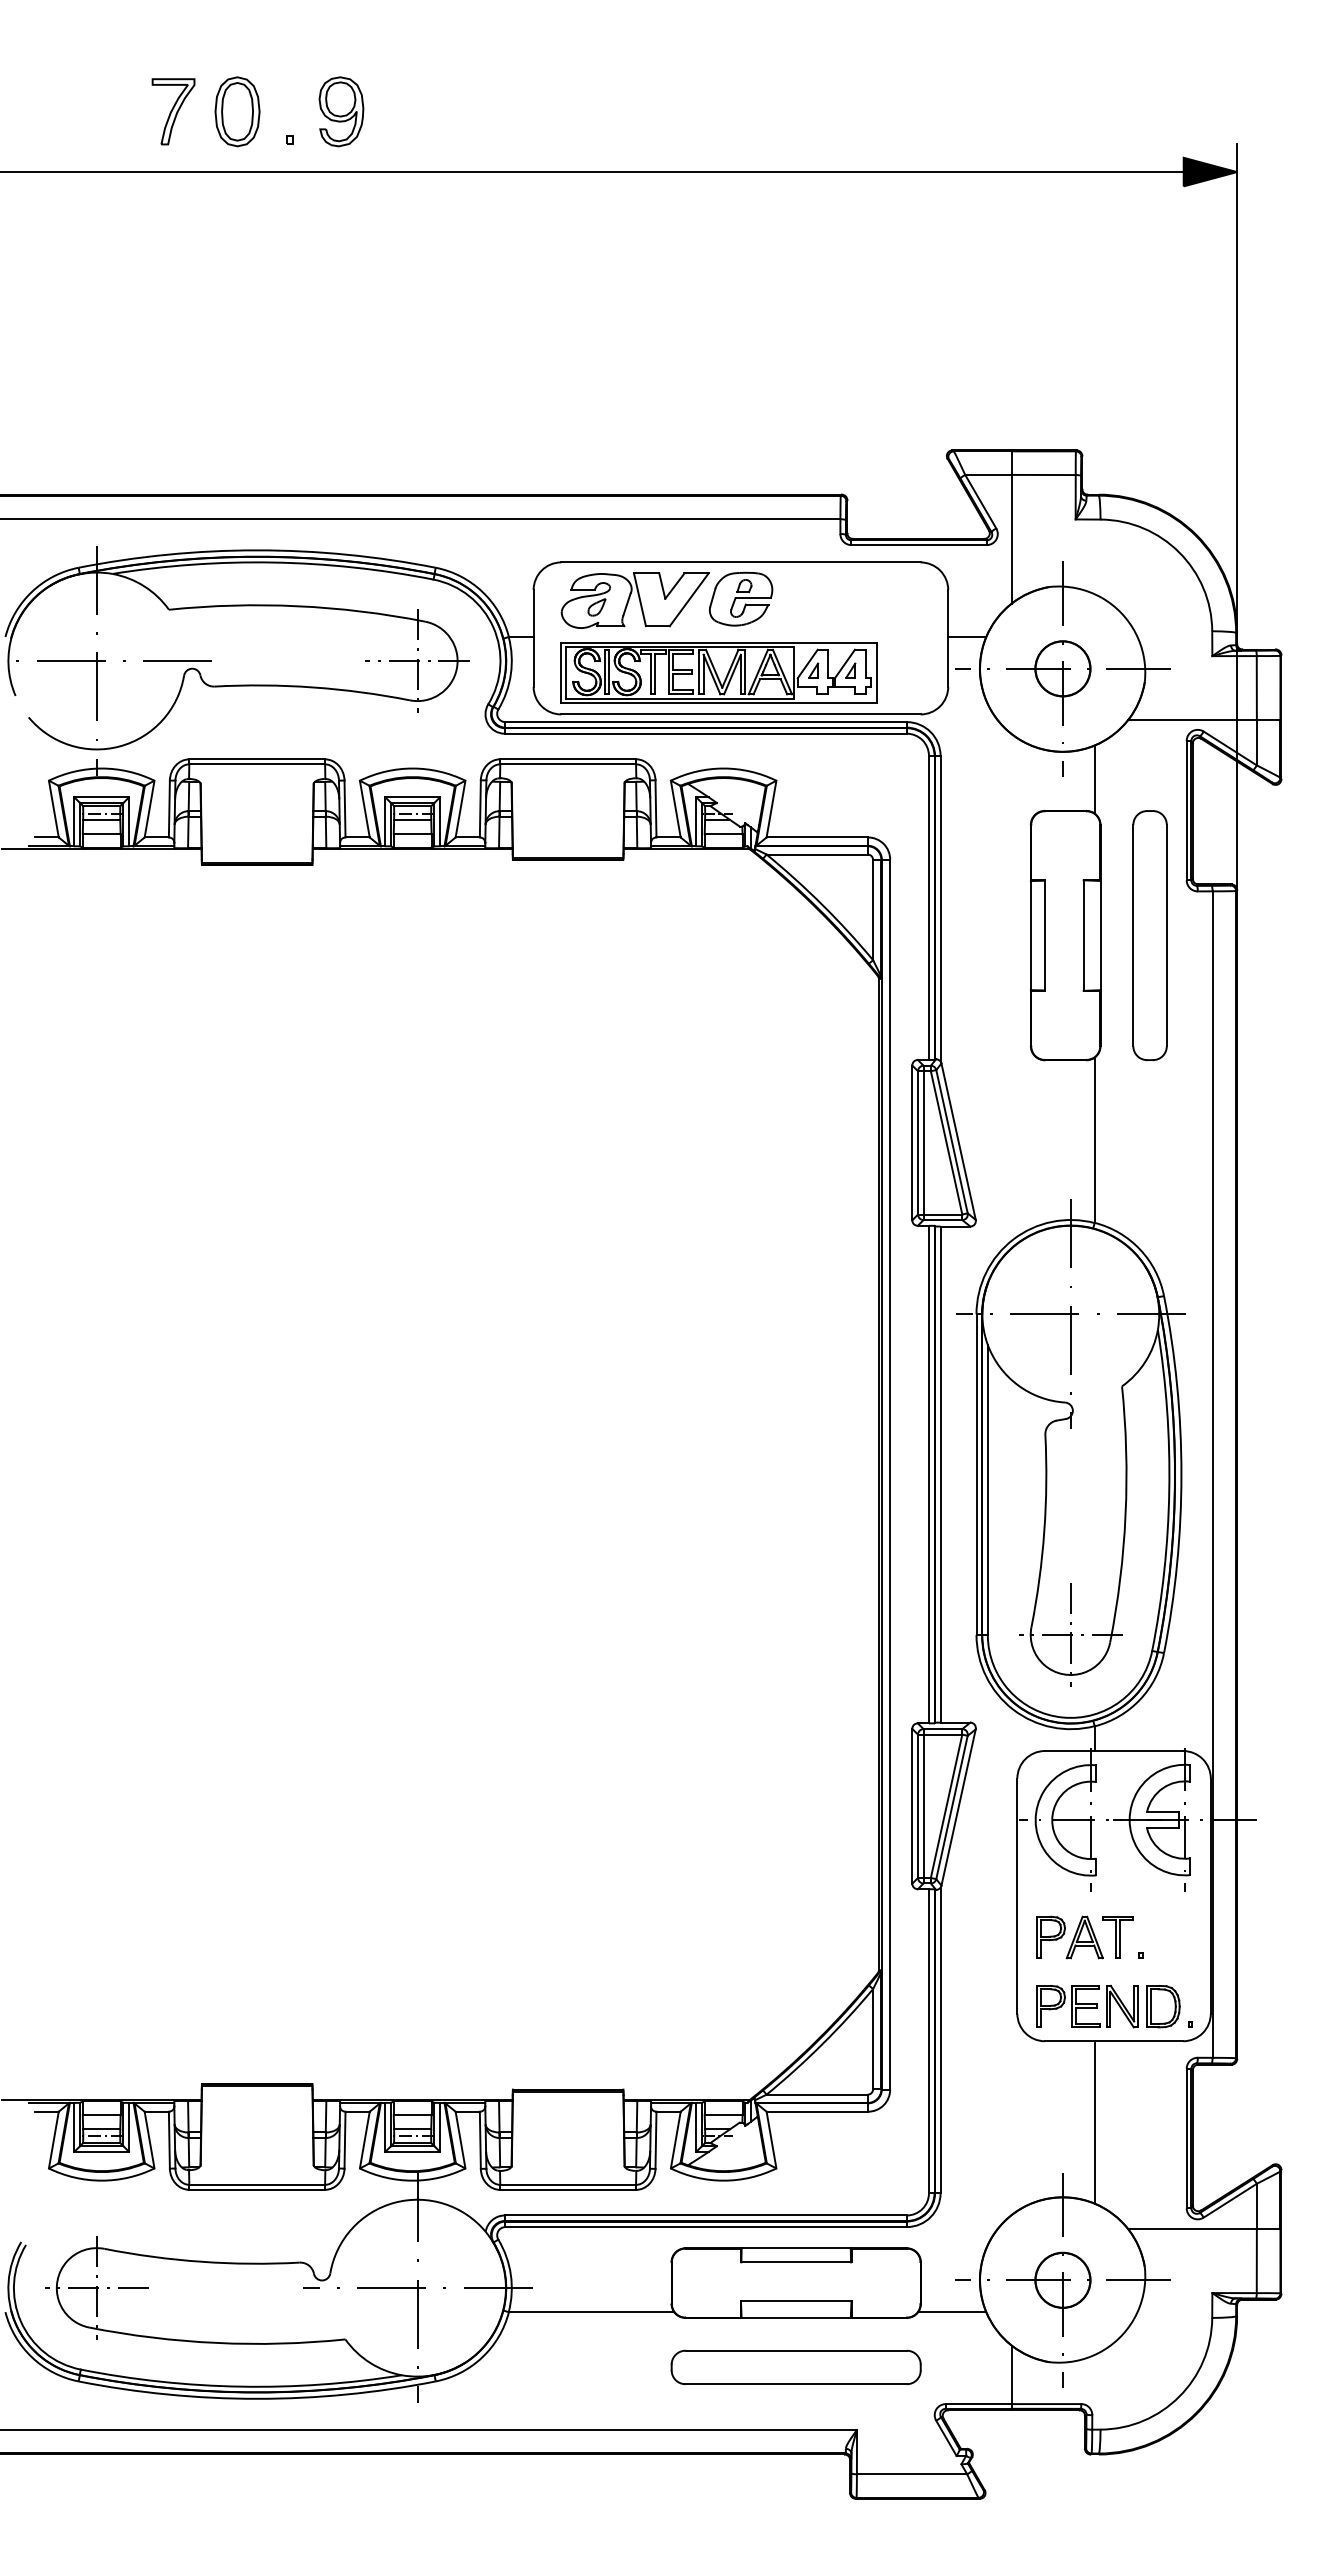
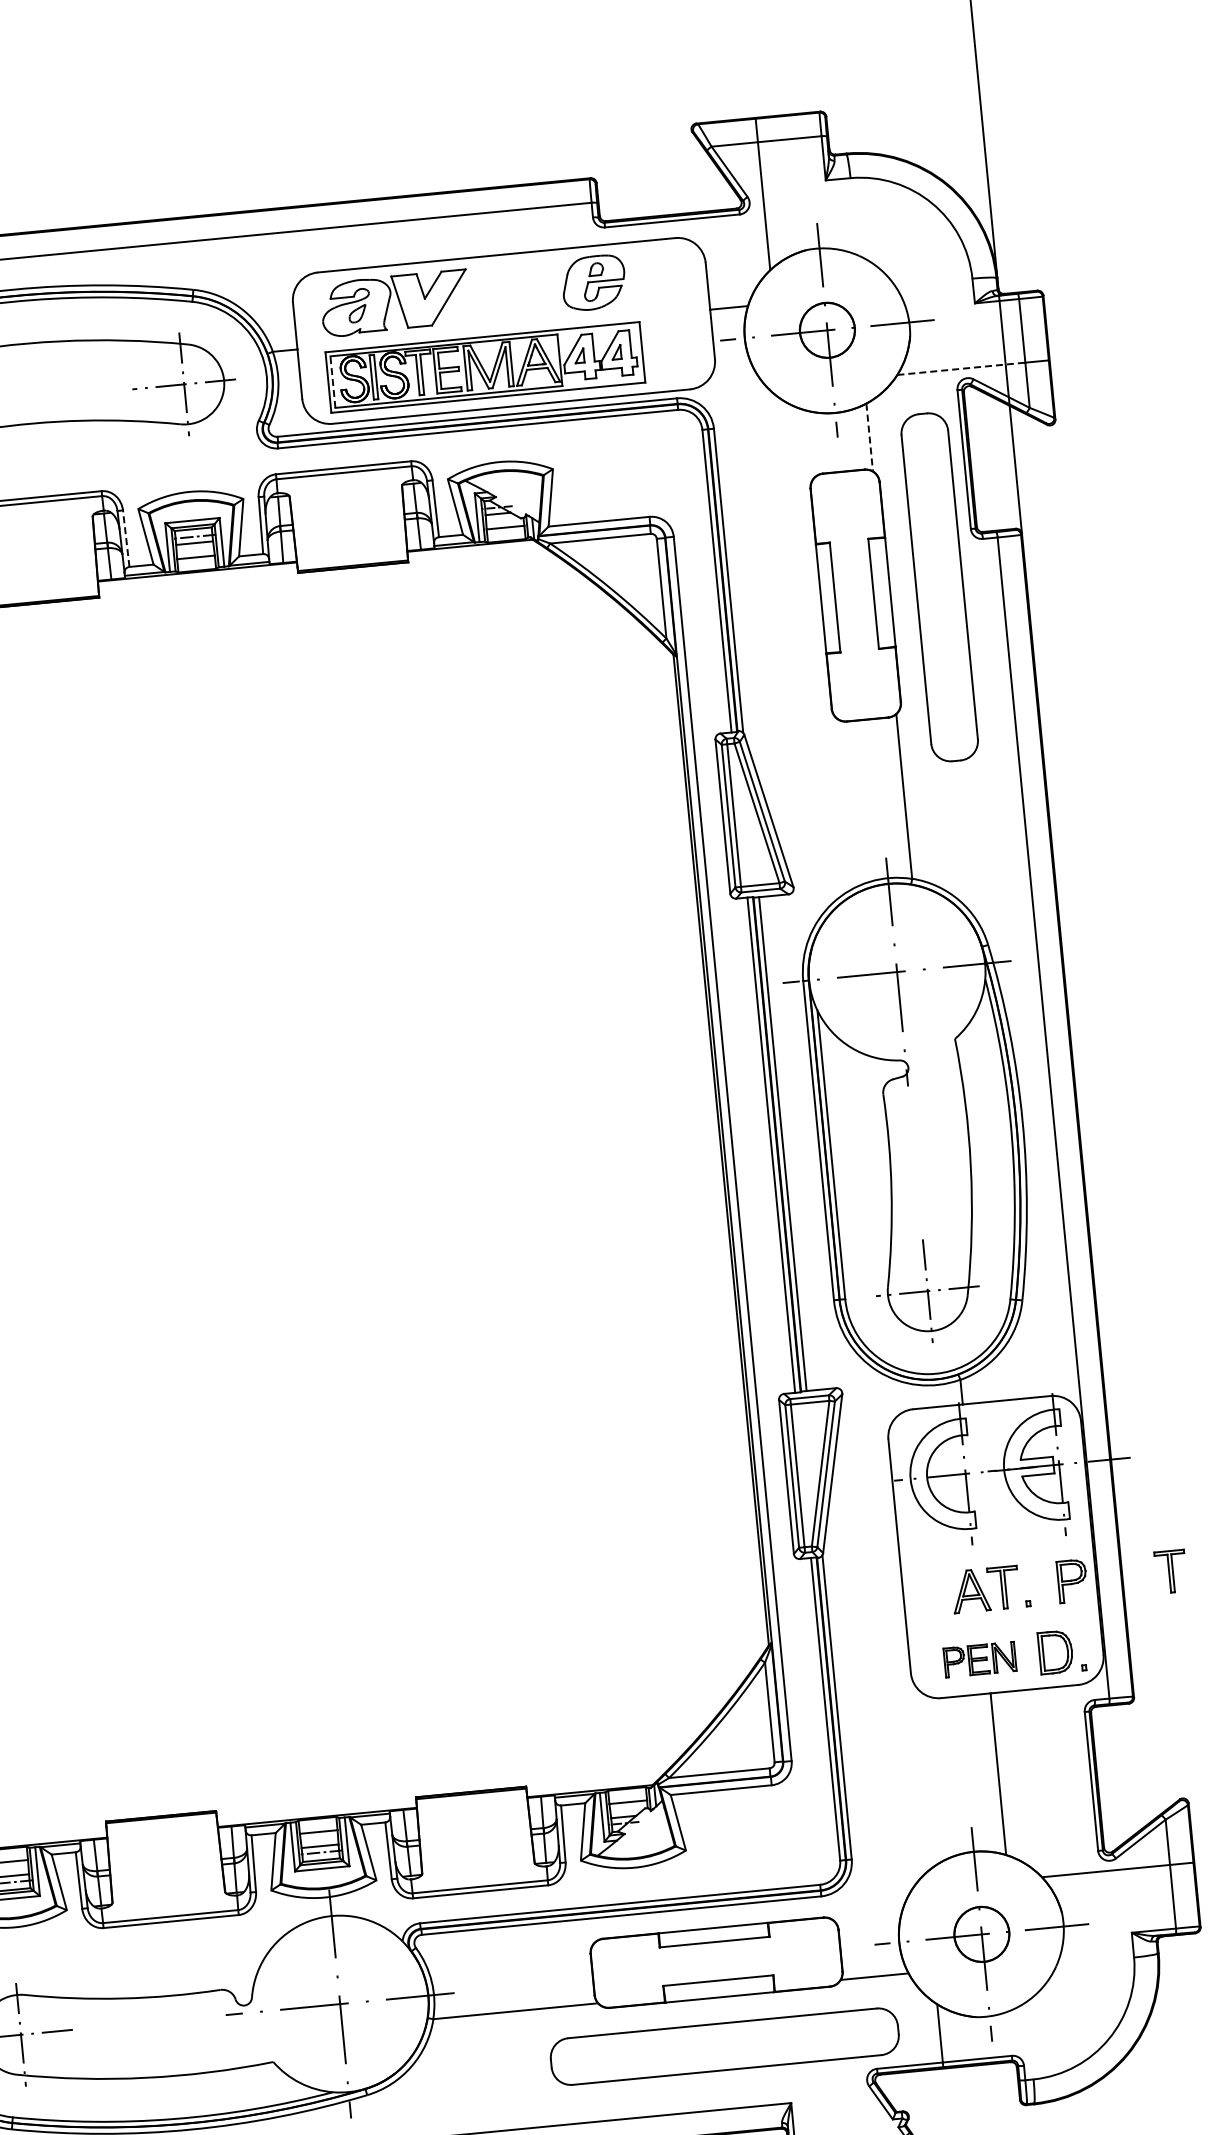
part: (741, 598) -> (594, 282), moved
line: (565, 673) -> (332, 382), solid -> dashed
line: (1193, 719) -> (962, 368), solid -> dashed
line: (1094, 779) -> (869, 437), solid -> dashed
line: (345, 808) -> (126, 538), solid -> dashed
part: (1149, 935) -> (939, 587), size x1.4
part: (1050, 1936) -> (1071, 1580), moved
part: (1285, 1937) -> (1170, 1571), added
part: (1087, 2006) -> (980, 1659), size x0.7
part: (795, 2367) -> (724, 2046), size x1.4

